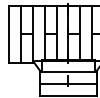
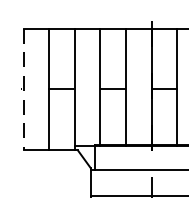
line: (9, 34) -> (24, 89), solid -> dashed

